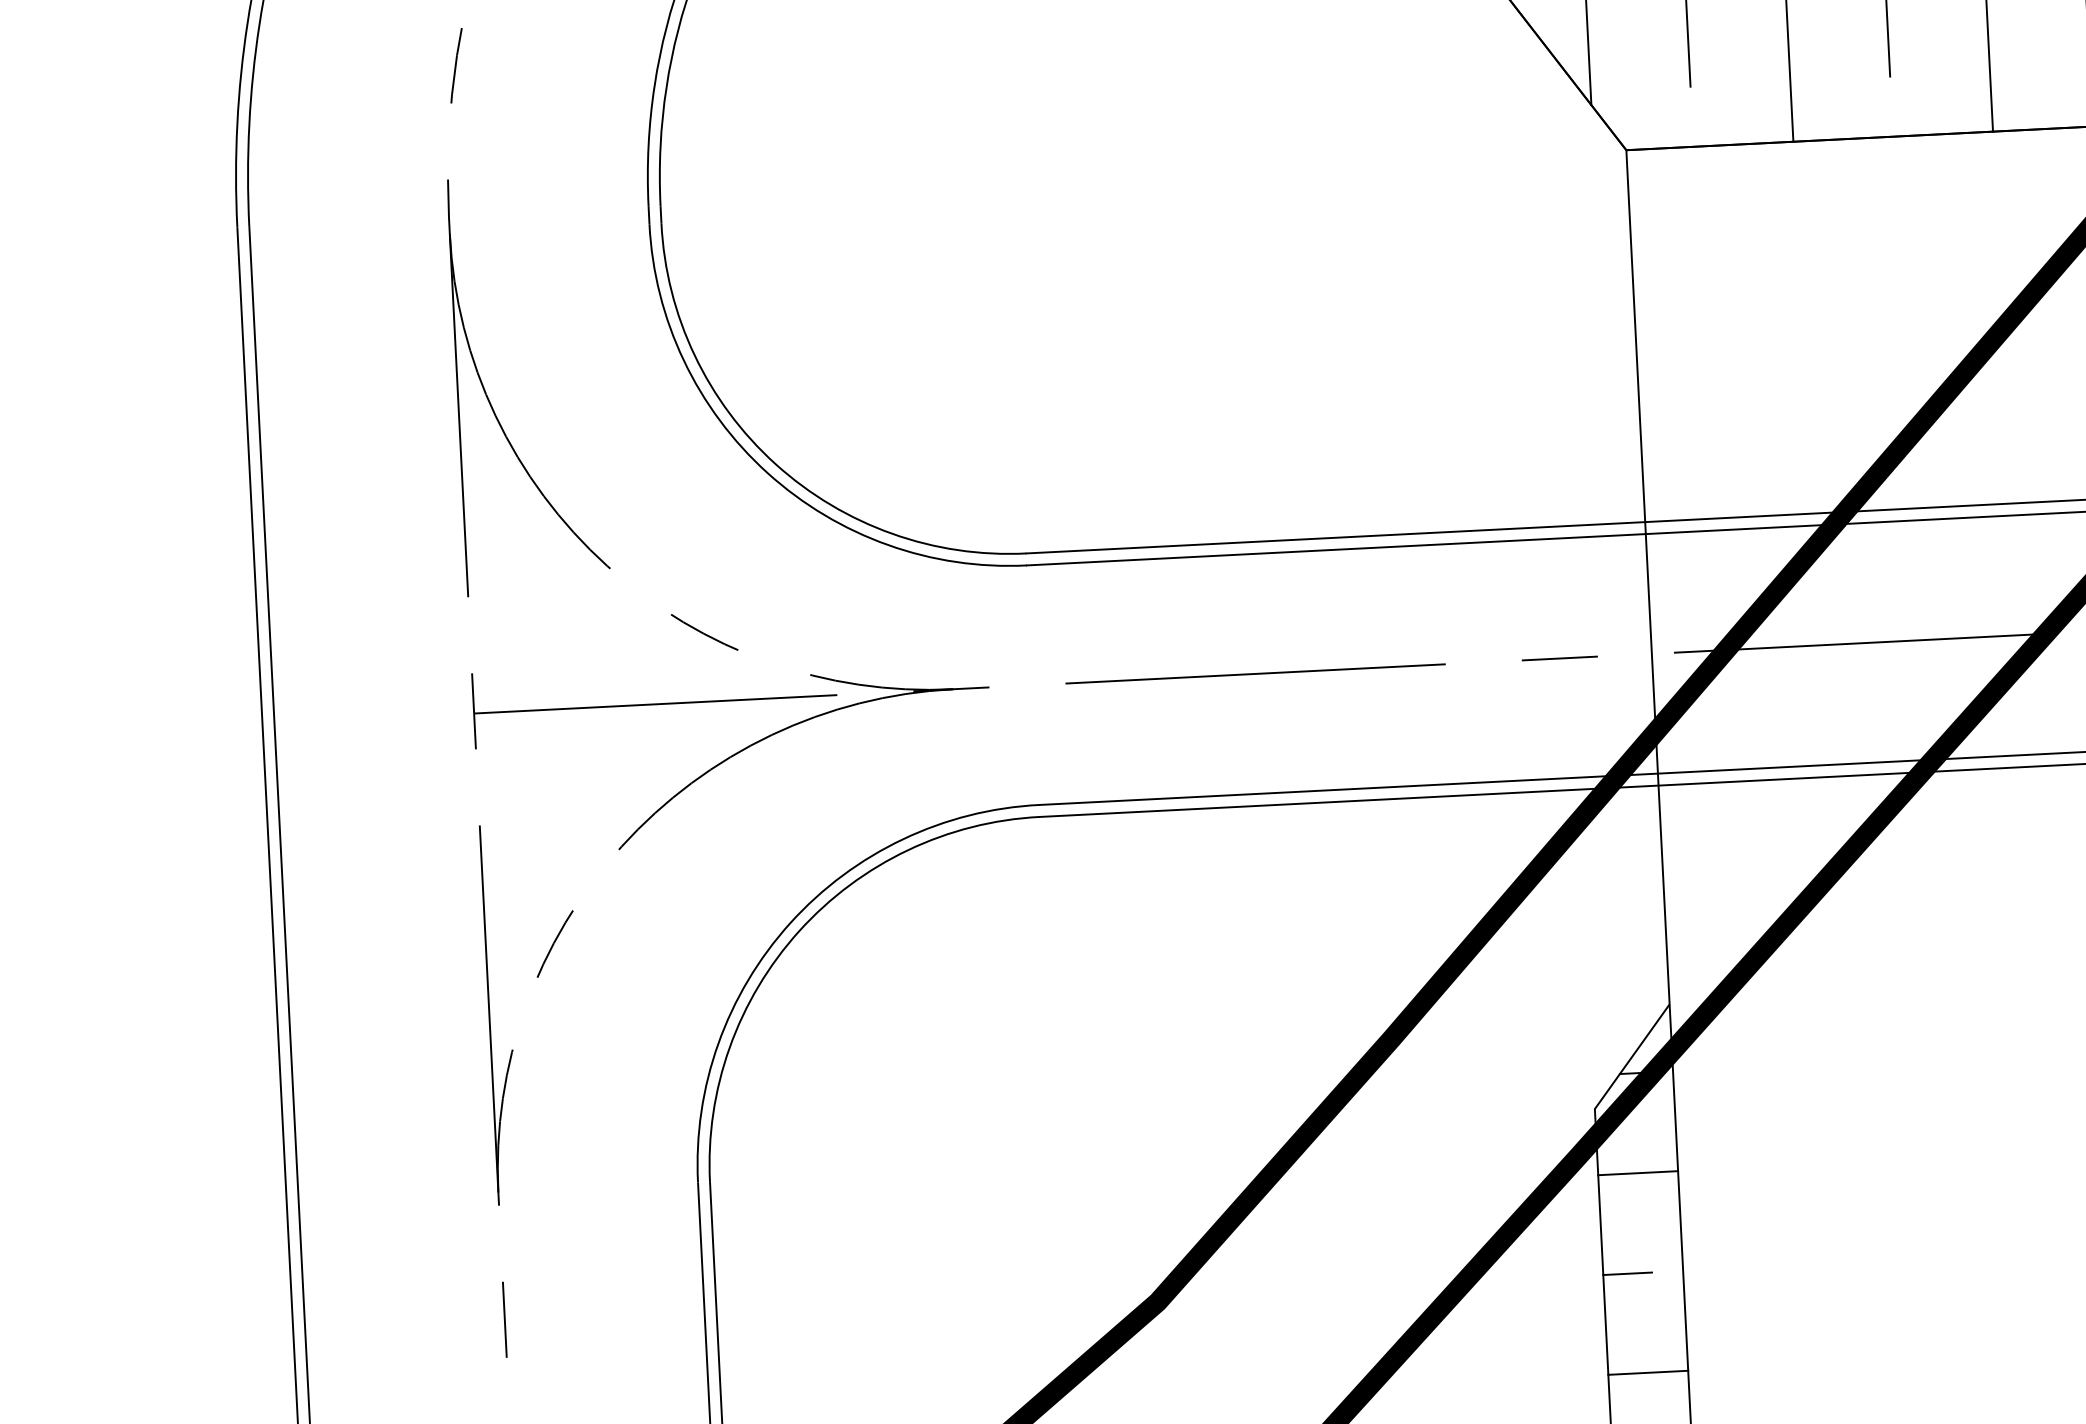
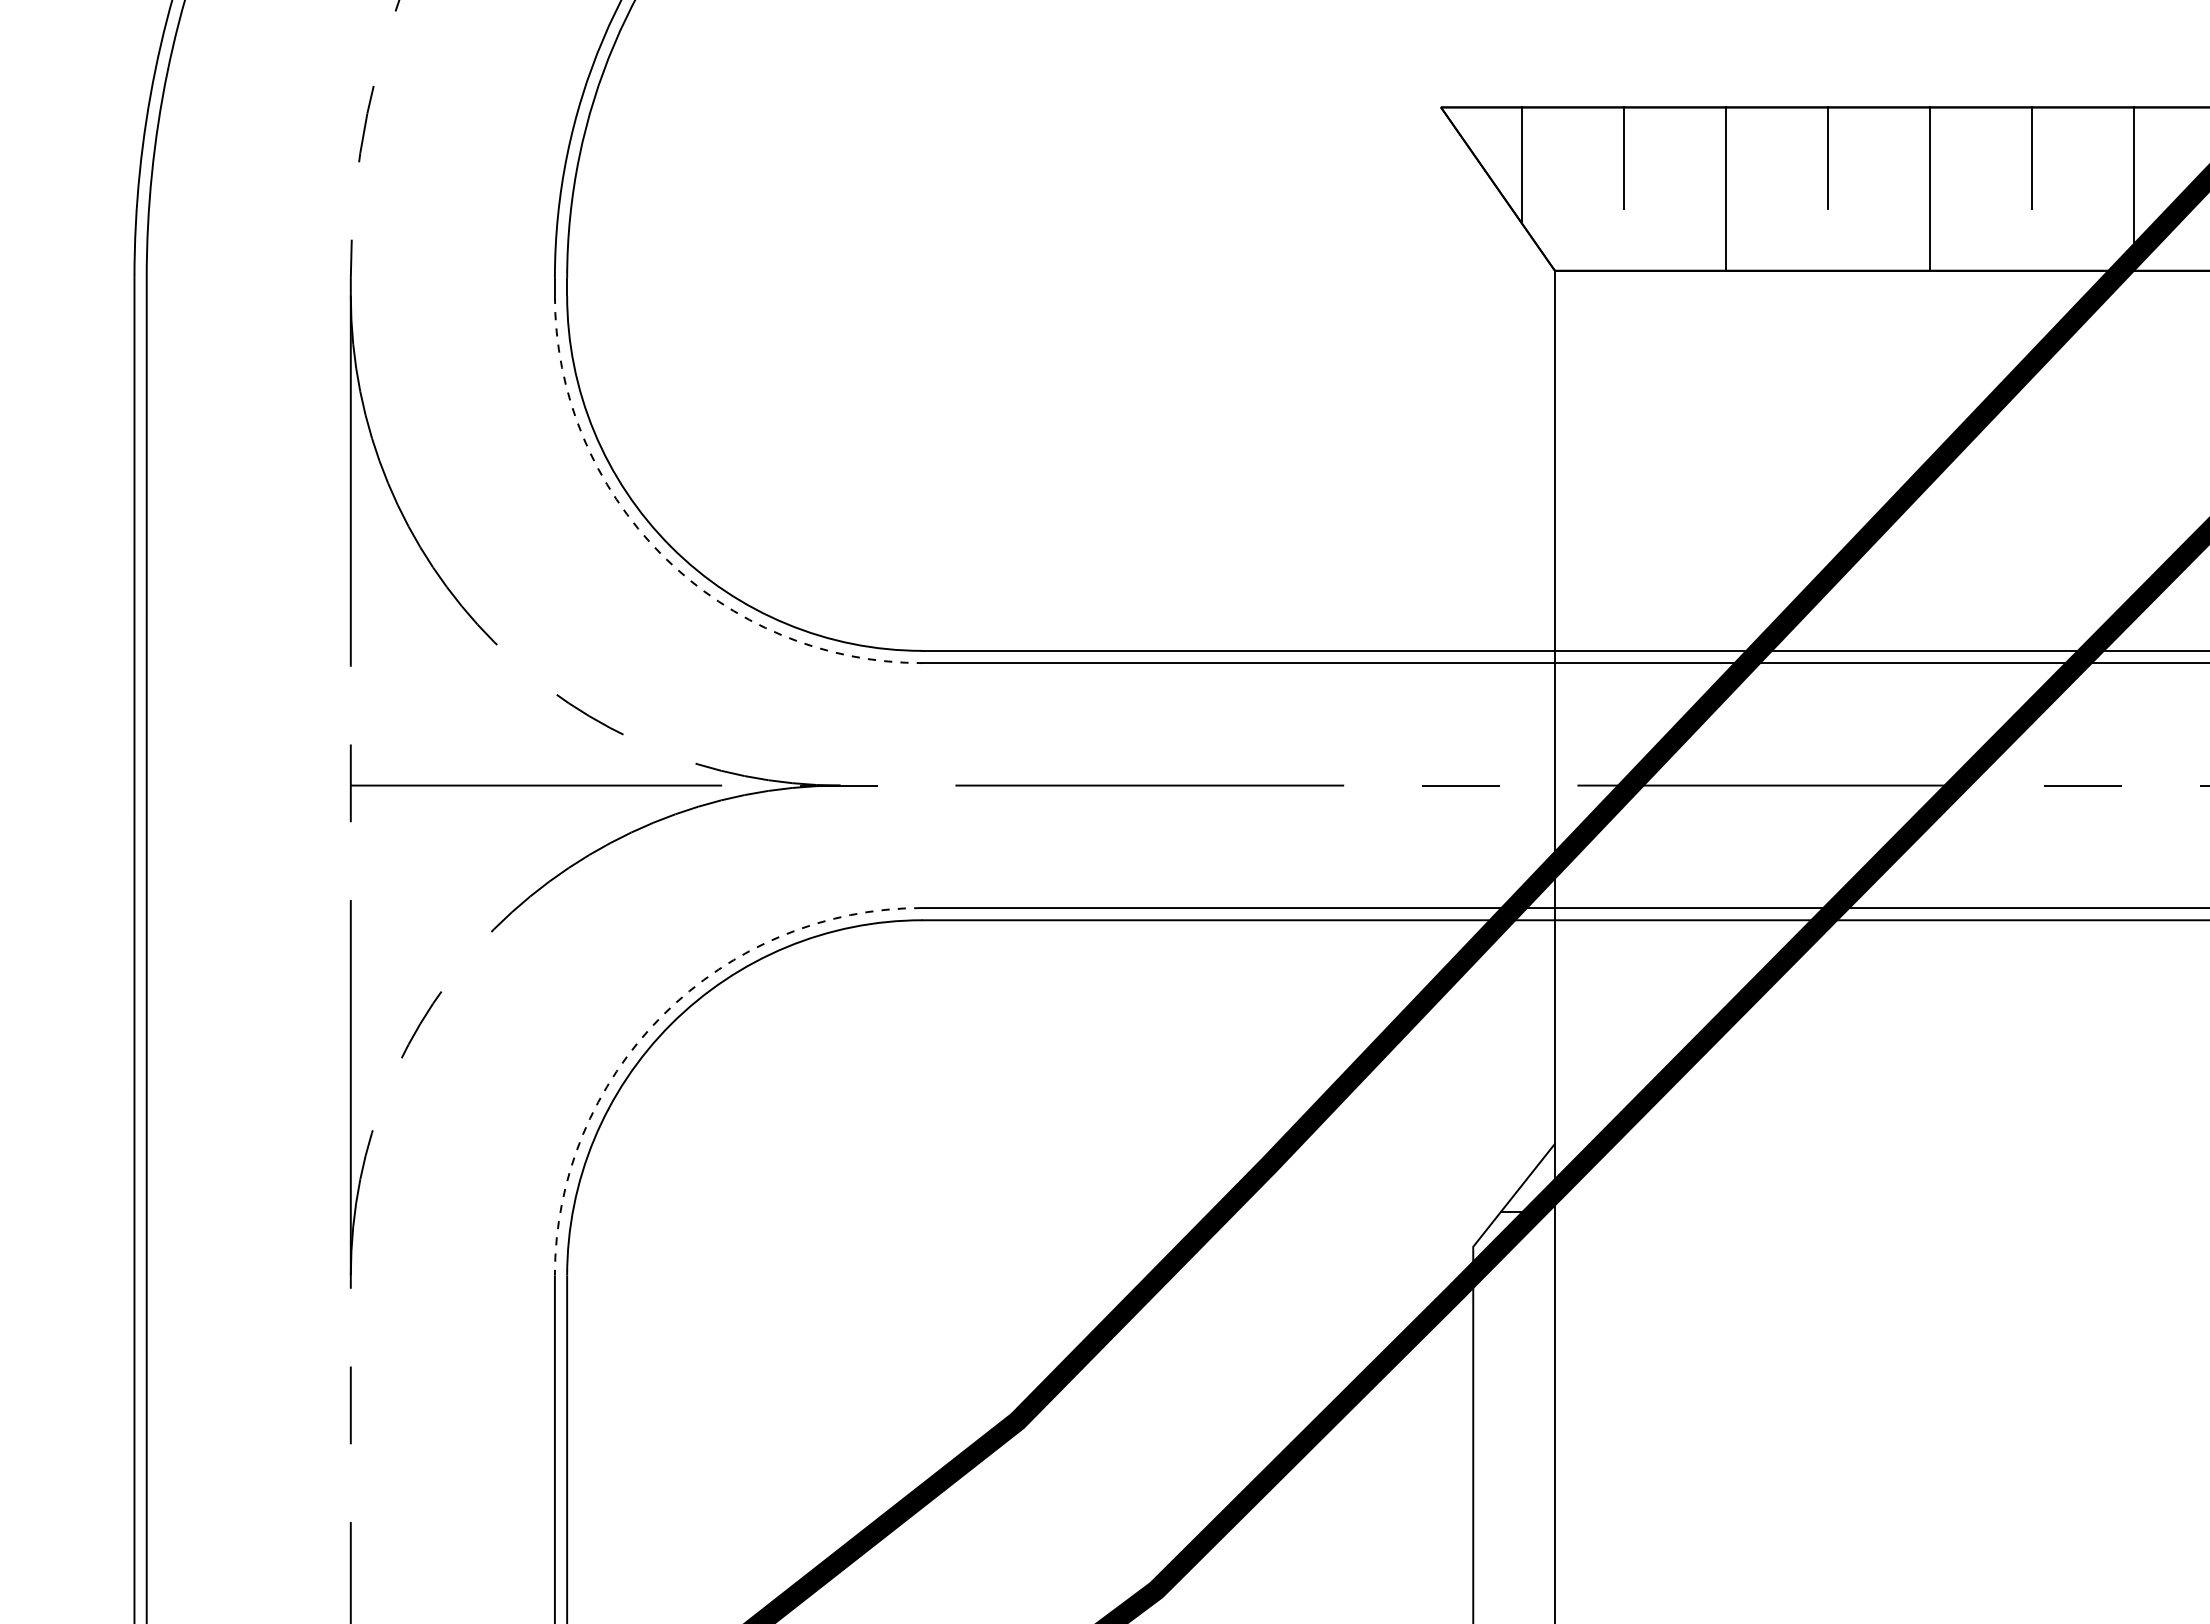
arc: (767, 473) -> (662, 555), solid -> dashed
arc: (790, 922) -> (662, 1015), solid -> dashed
line: (1637, 1173) -> (1513, 1314), removed
line: (1627, 1273) -> (1498, 1416), removed
line: (1647, 1372) -> (1513, 1518), removed

